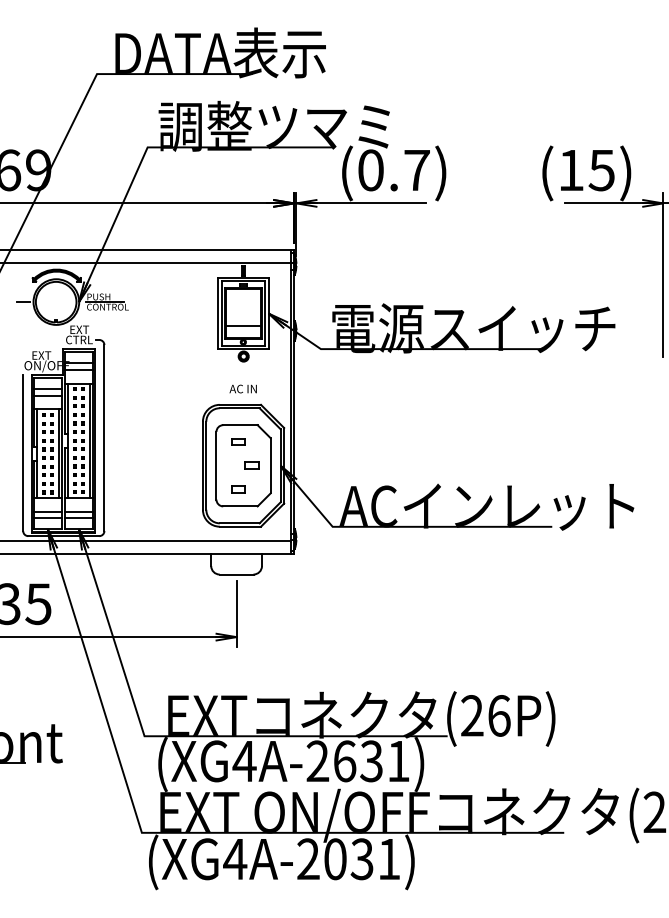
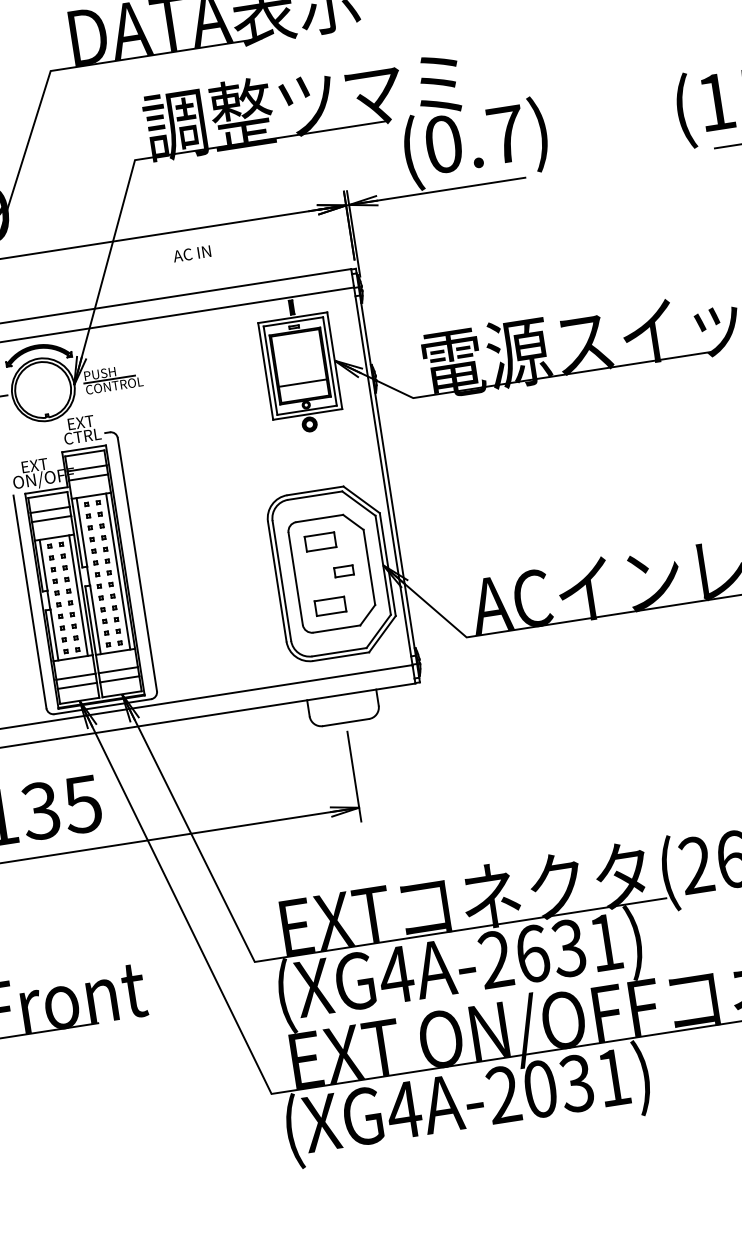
text: (242, 388) -> (191, 253), moved
part: (238, 441) -> (320, 541), size x1.6
part: (238, 489) -> (330, 606), size x1.6

